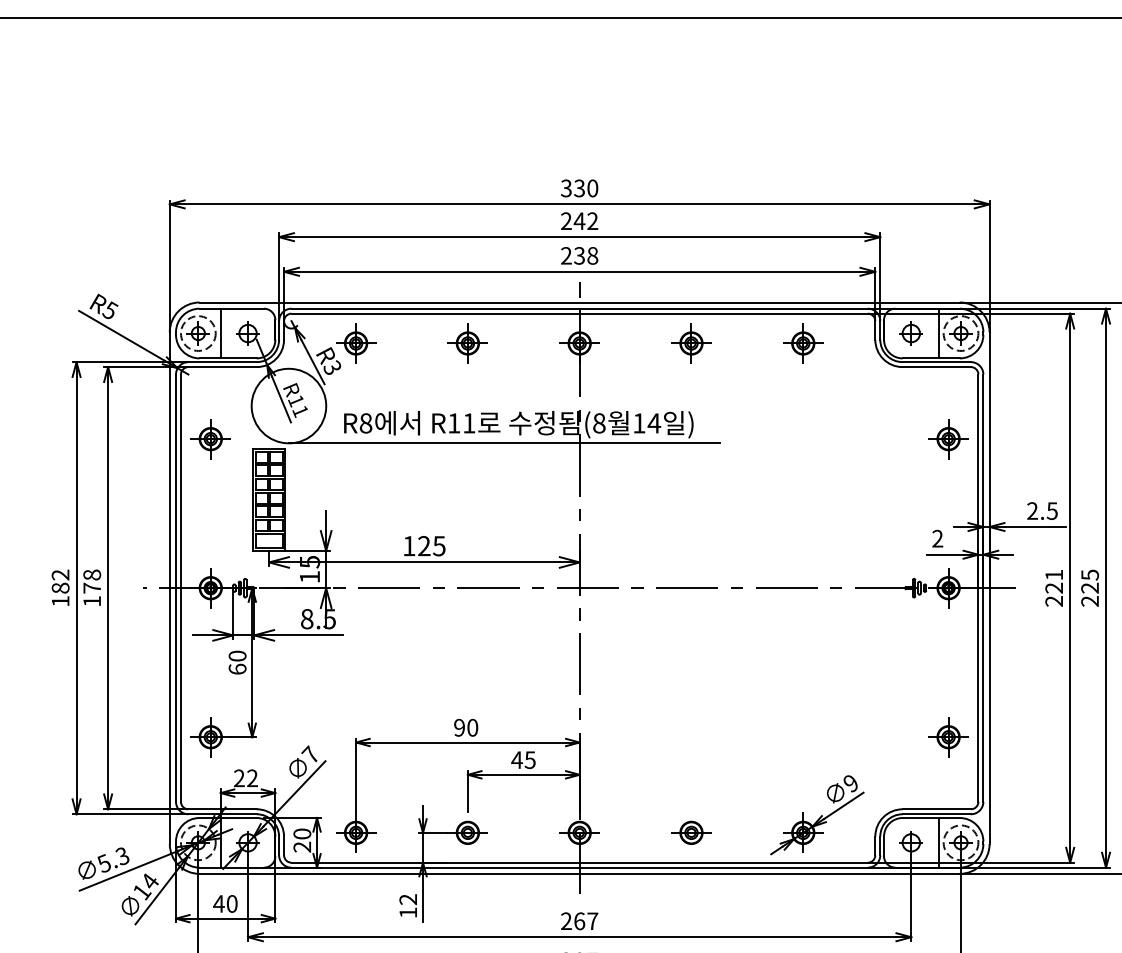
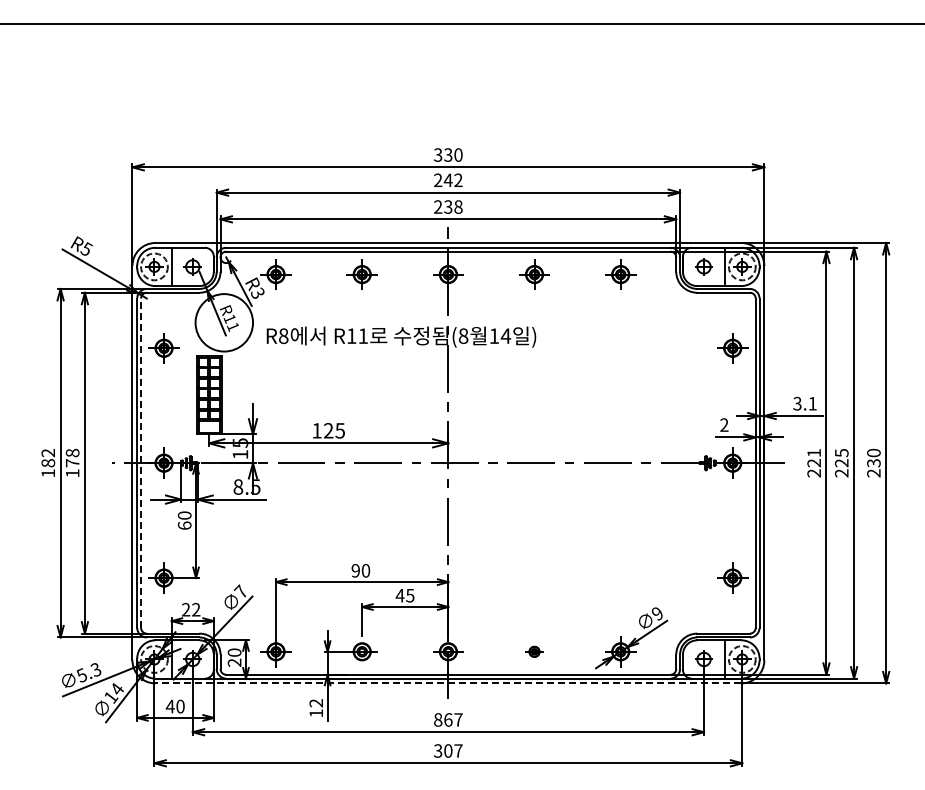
line: (504, 443) -> (390, 351), removed
text: (1041, 510) -> (804, 403), 2.5 -> 3.1
line: (181, 588) -> (141, 463), solid -> dashed
part: (691, 832) -> (534, 651), size x0.6
line: (579, 874) -> (448, 683), solid -> dashed
text: (566, 920) -> (438, 719), 267 -> 867

